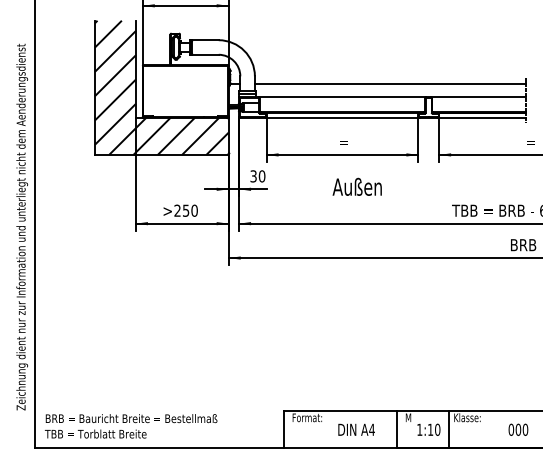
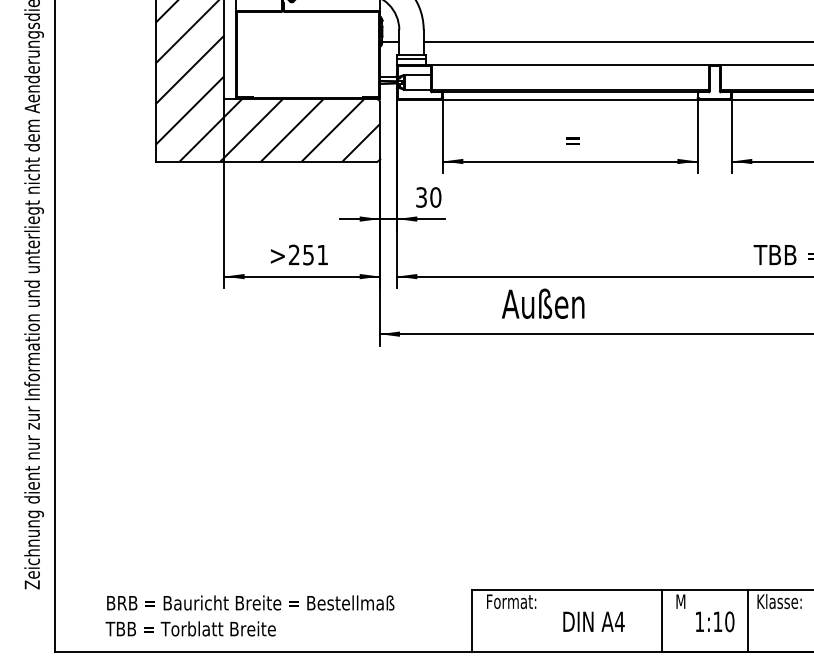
text: (356, 186) -> (541, 303), moved
text: (194, 210) -> (322, 254), >250 -> >251
text: (131, 426) -> (250, 616), moved

